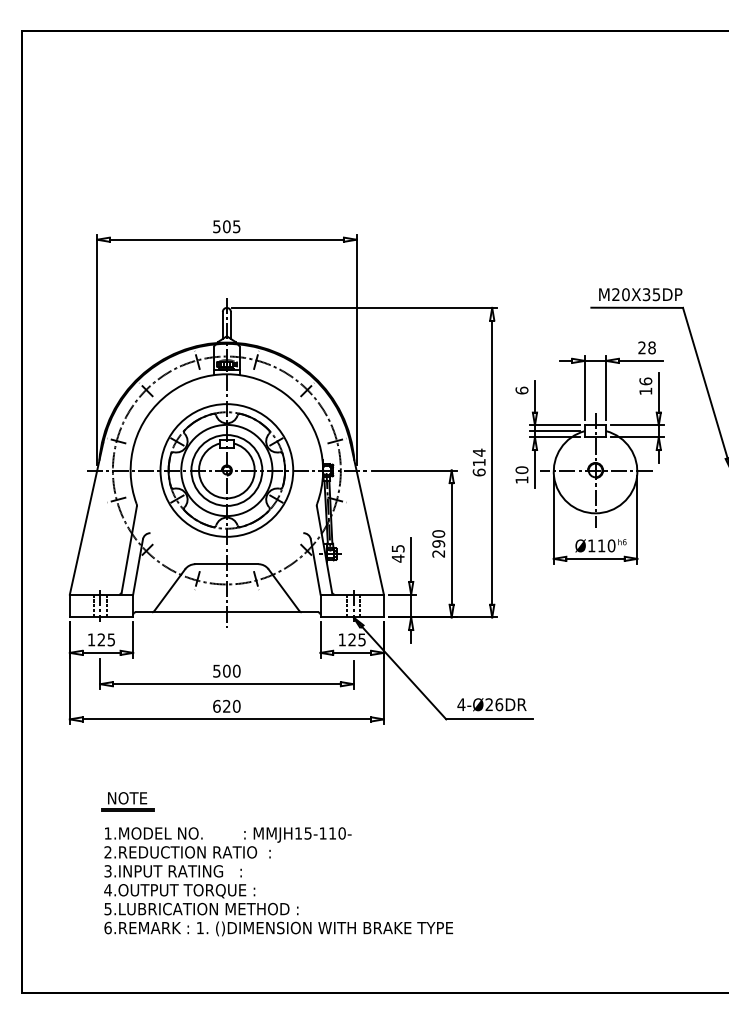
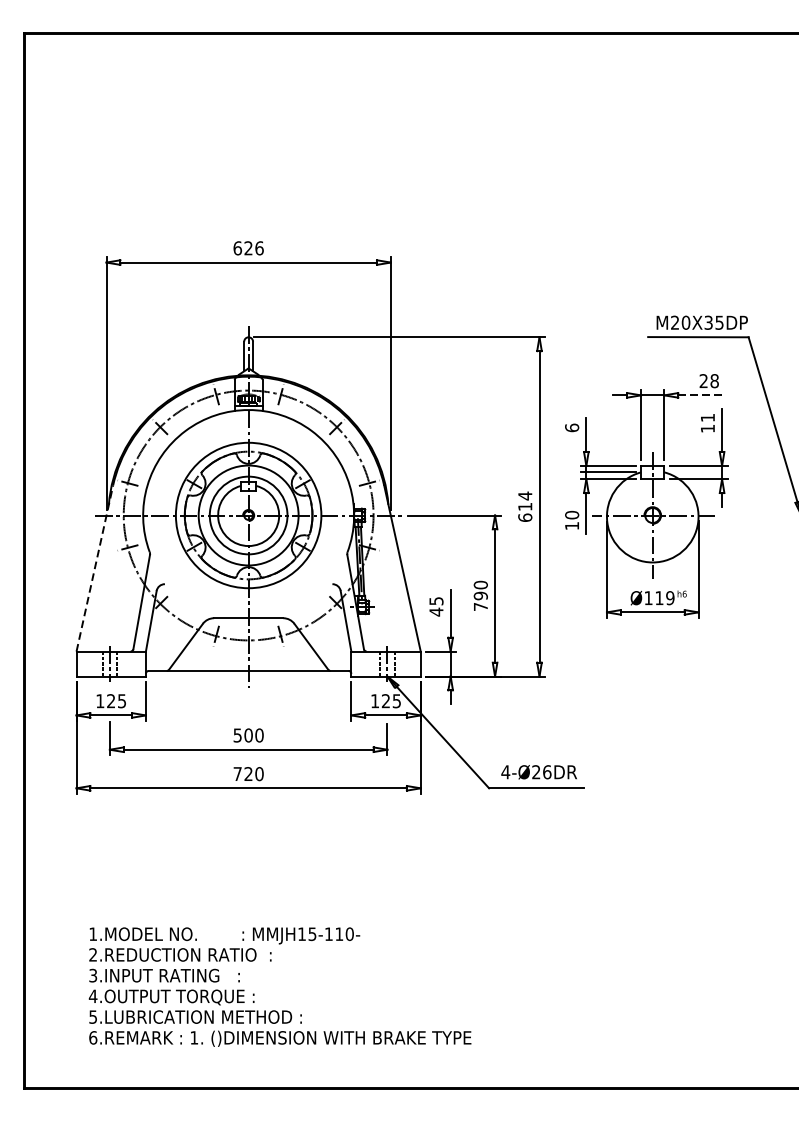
text: (226, 226) -> (248, 248), 505 -> 626
line: (640, 360) -> (702, 394), solid -> dashed
text: (645, 381) -> (707, 417), 16 -> 11
line: (86, 518) -> (94, 568), solid -> dashed
text: (611, 545) -> (670, 597), Ø110 -> Ø119
text: (438, 553) -> (480, 606), 290 -> 790
text: (216, 705) -> (237, 773), 620 -> 720
part: (127, 801) -> (139, 878), removed
text: (278, 881) -> (280, 986), moved

